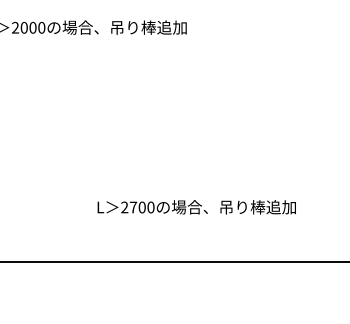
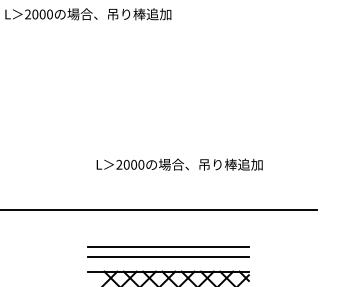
text: (133, 207) -> (126, 164), 2700 -> 2000
line: (183, 306) -> (168, 247), added
line: (183, 318) -> (168, 257), added

